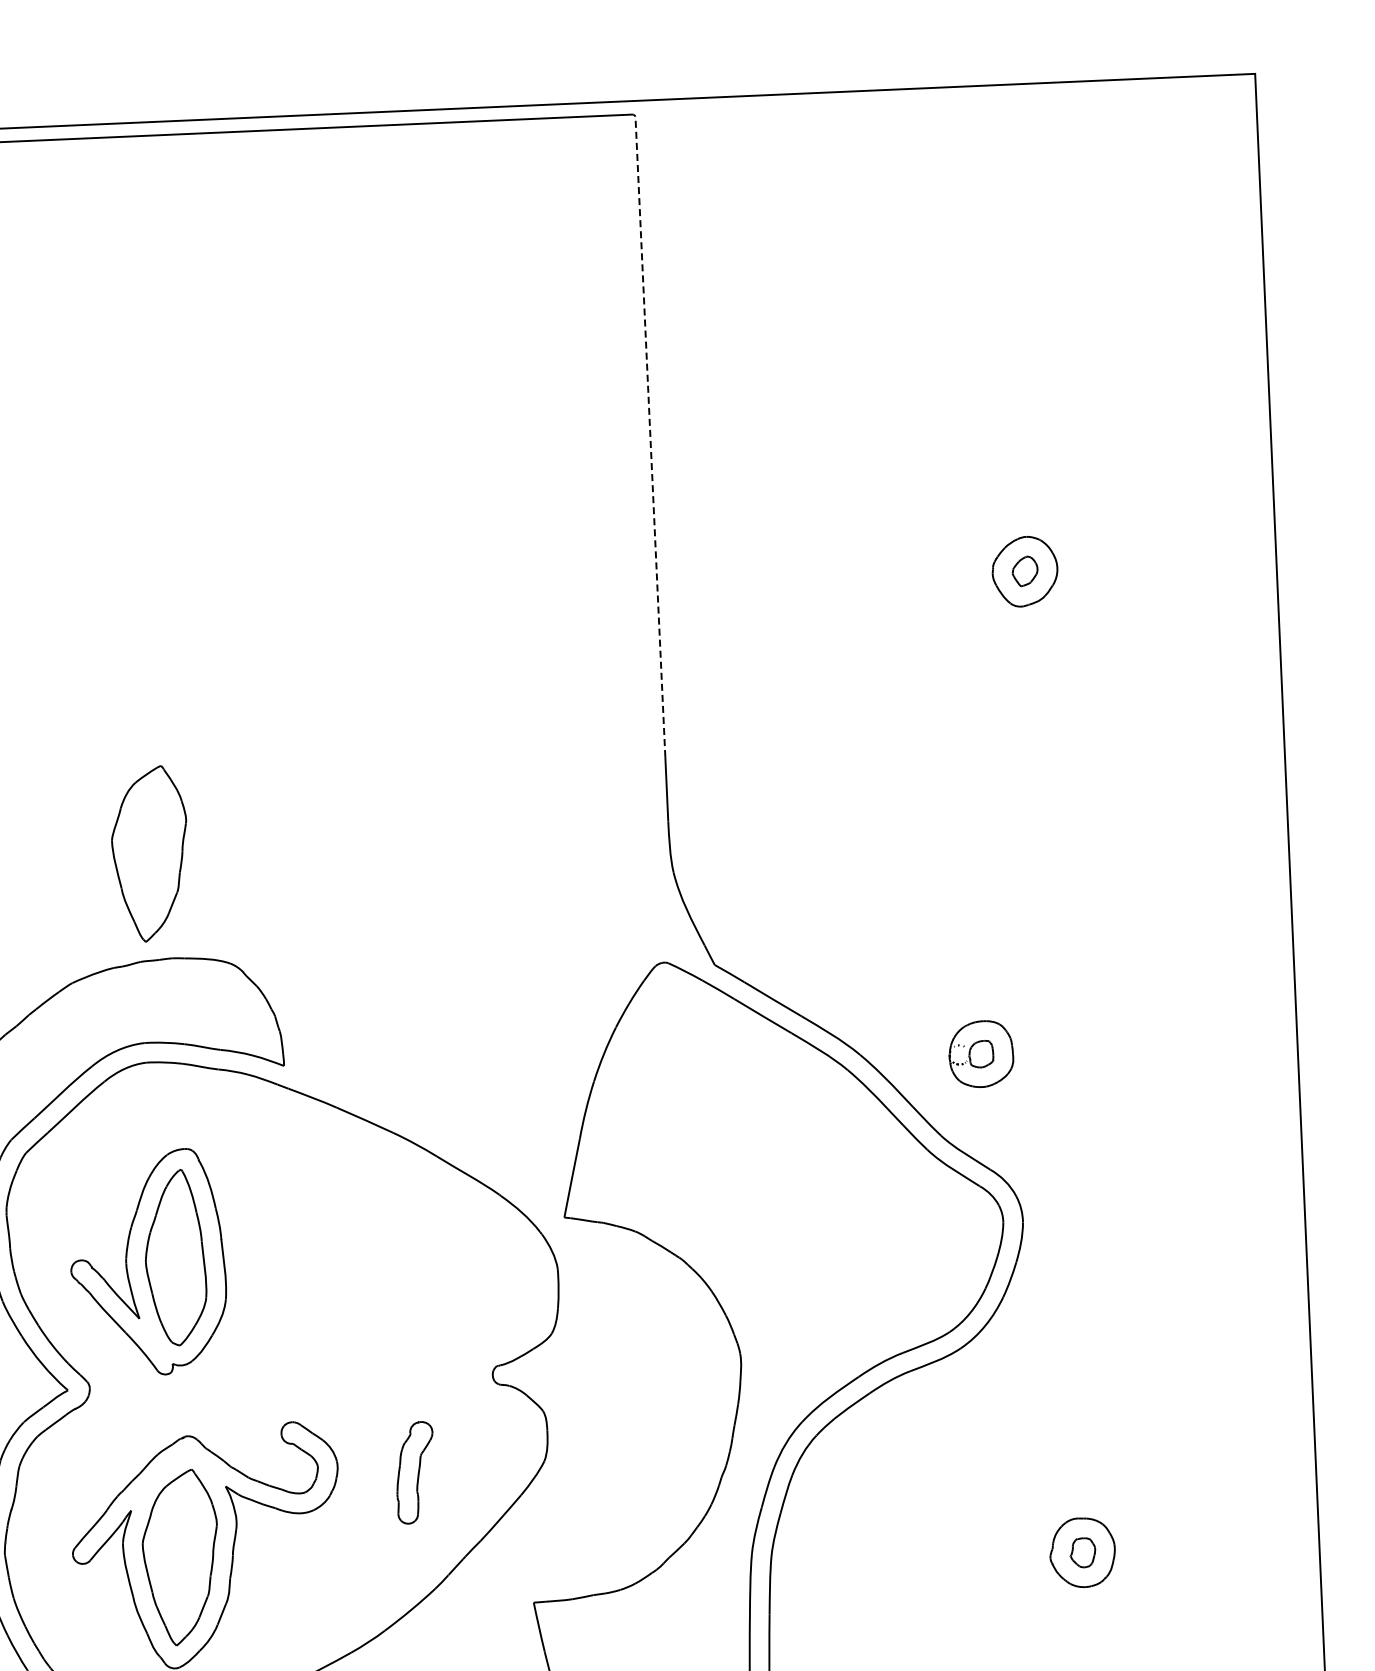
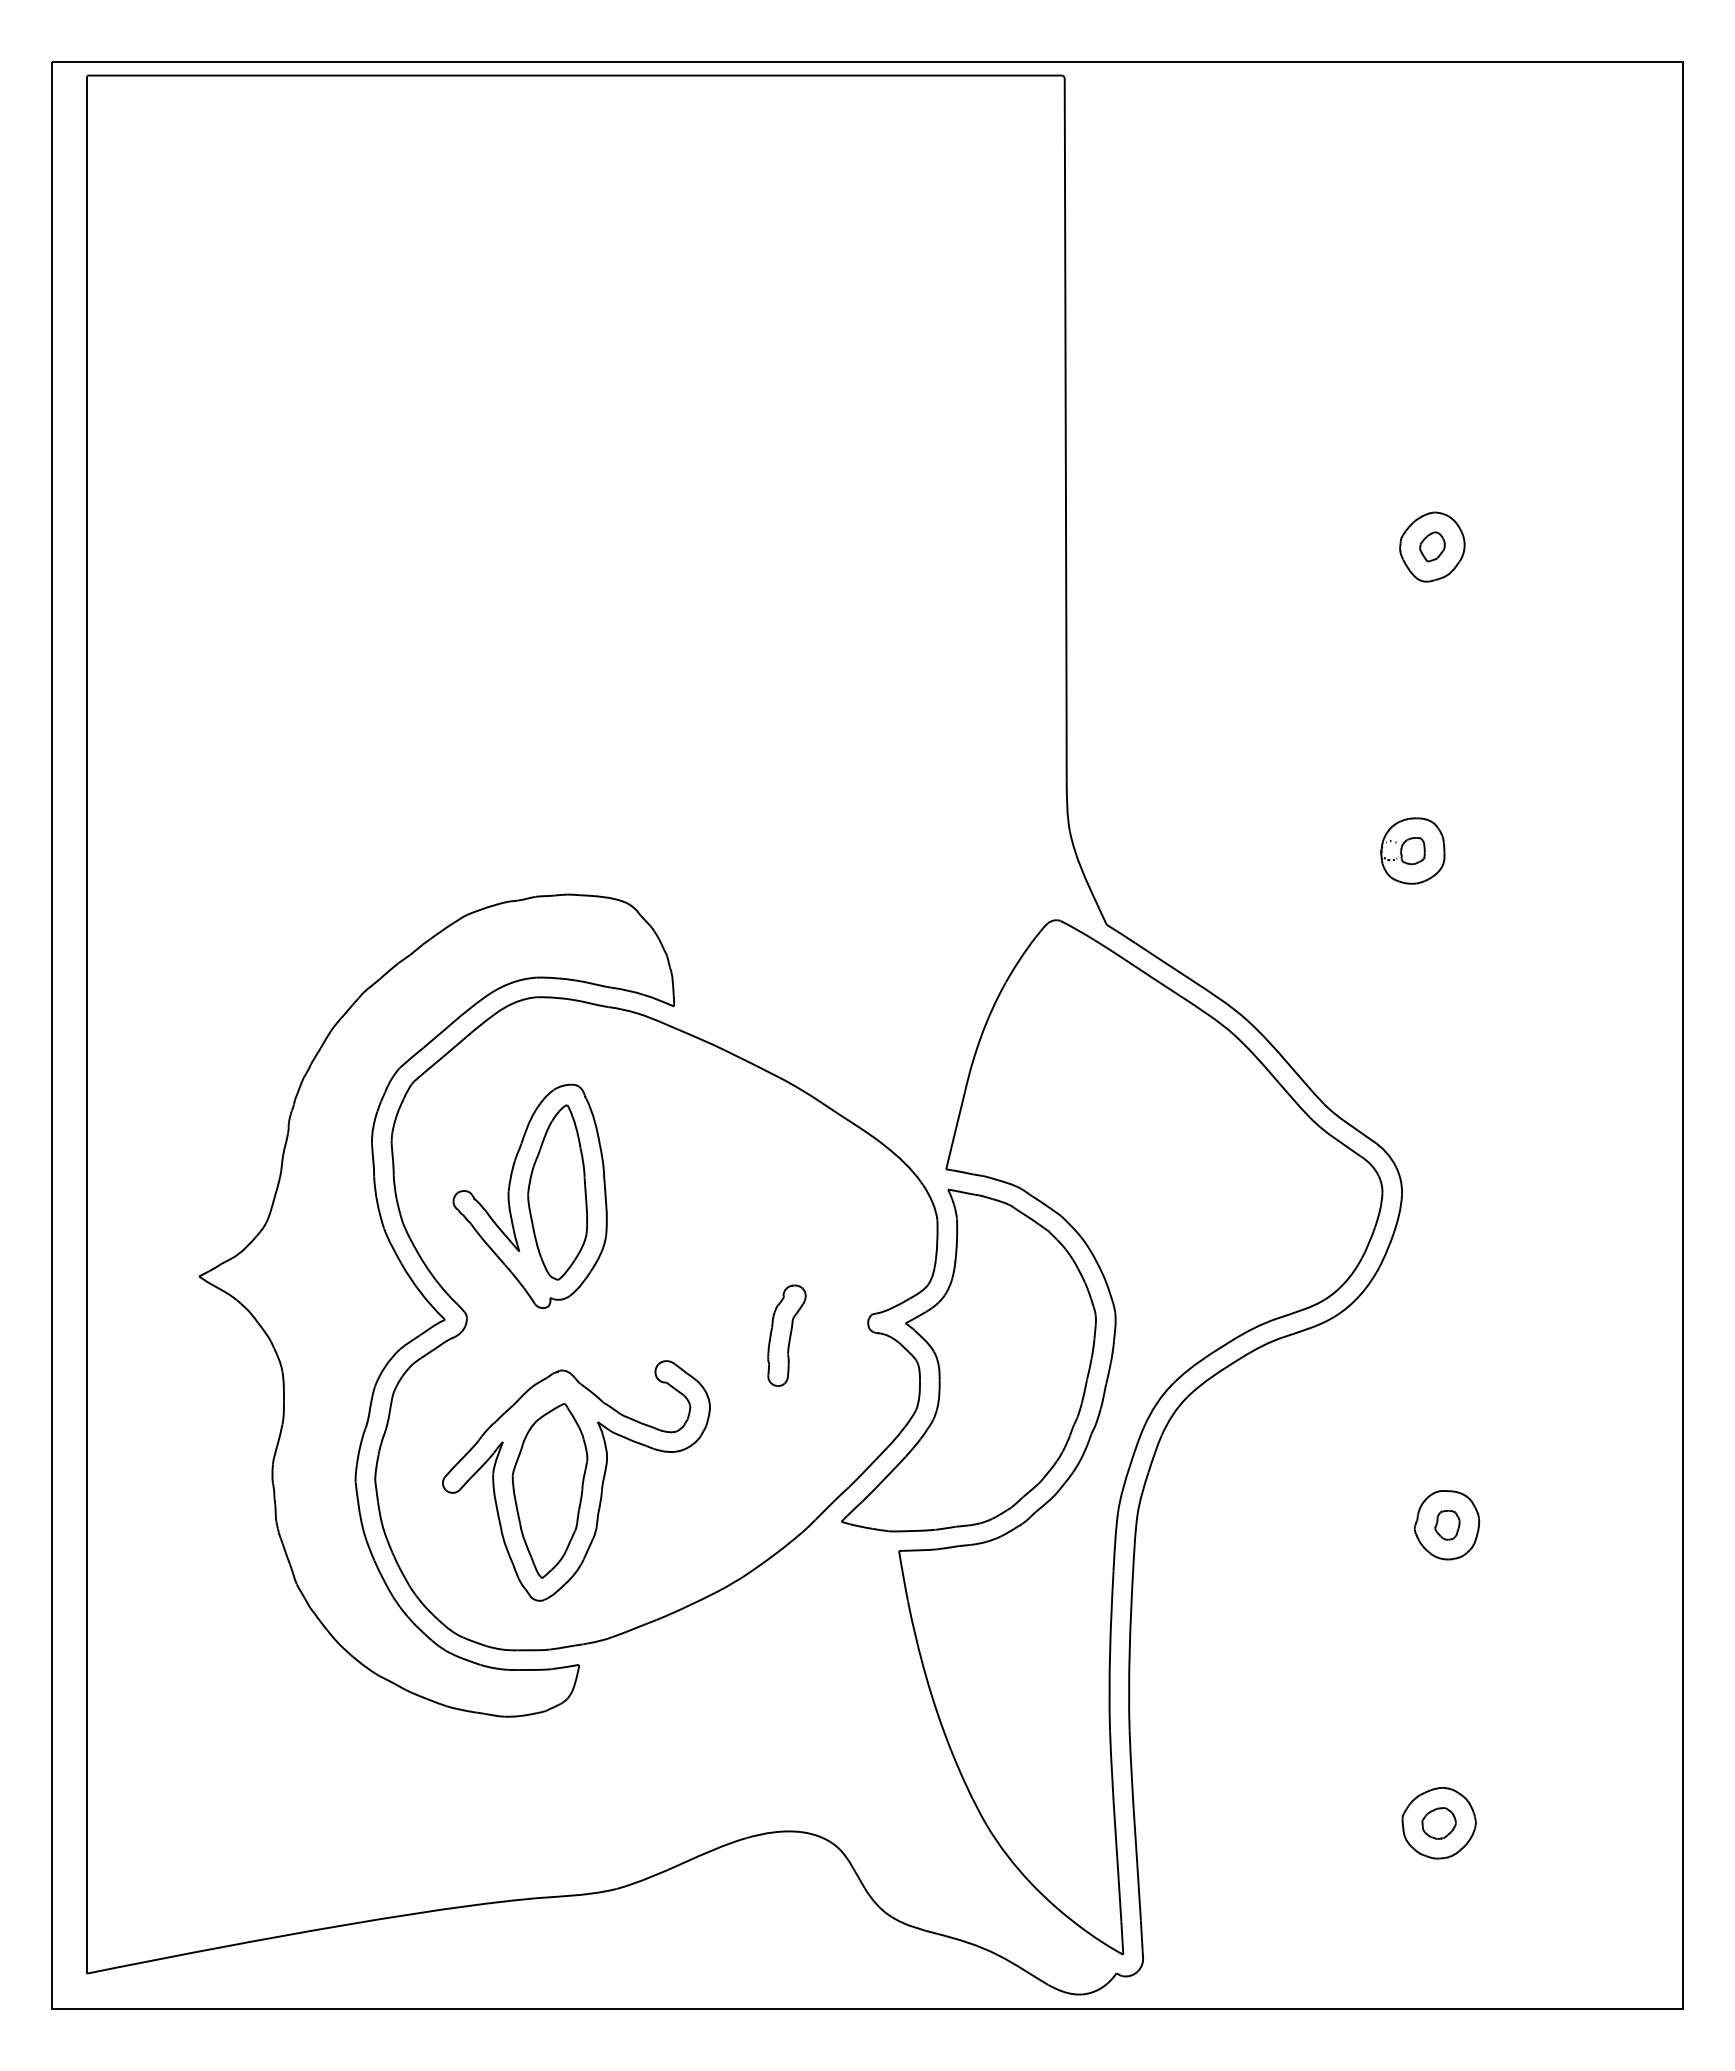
line: (650, 436) -> (1065, 396), dashed -> solid
part: (149, 853) -> (549, 789), removed
part: (980, 1053) -> (1412, 850), moved
part: (595, 1408) -> (968, 1360), added
part: (414, 1472) -> (786, 1335), moved

